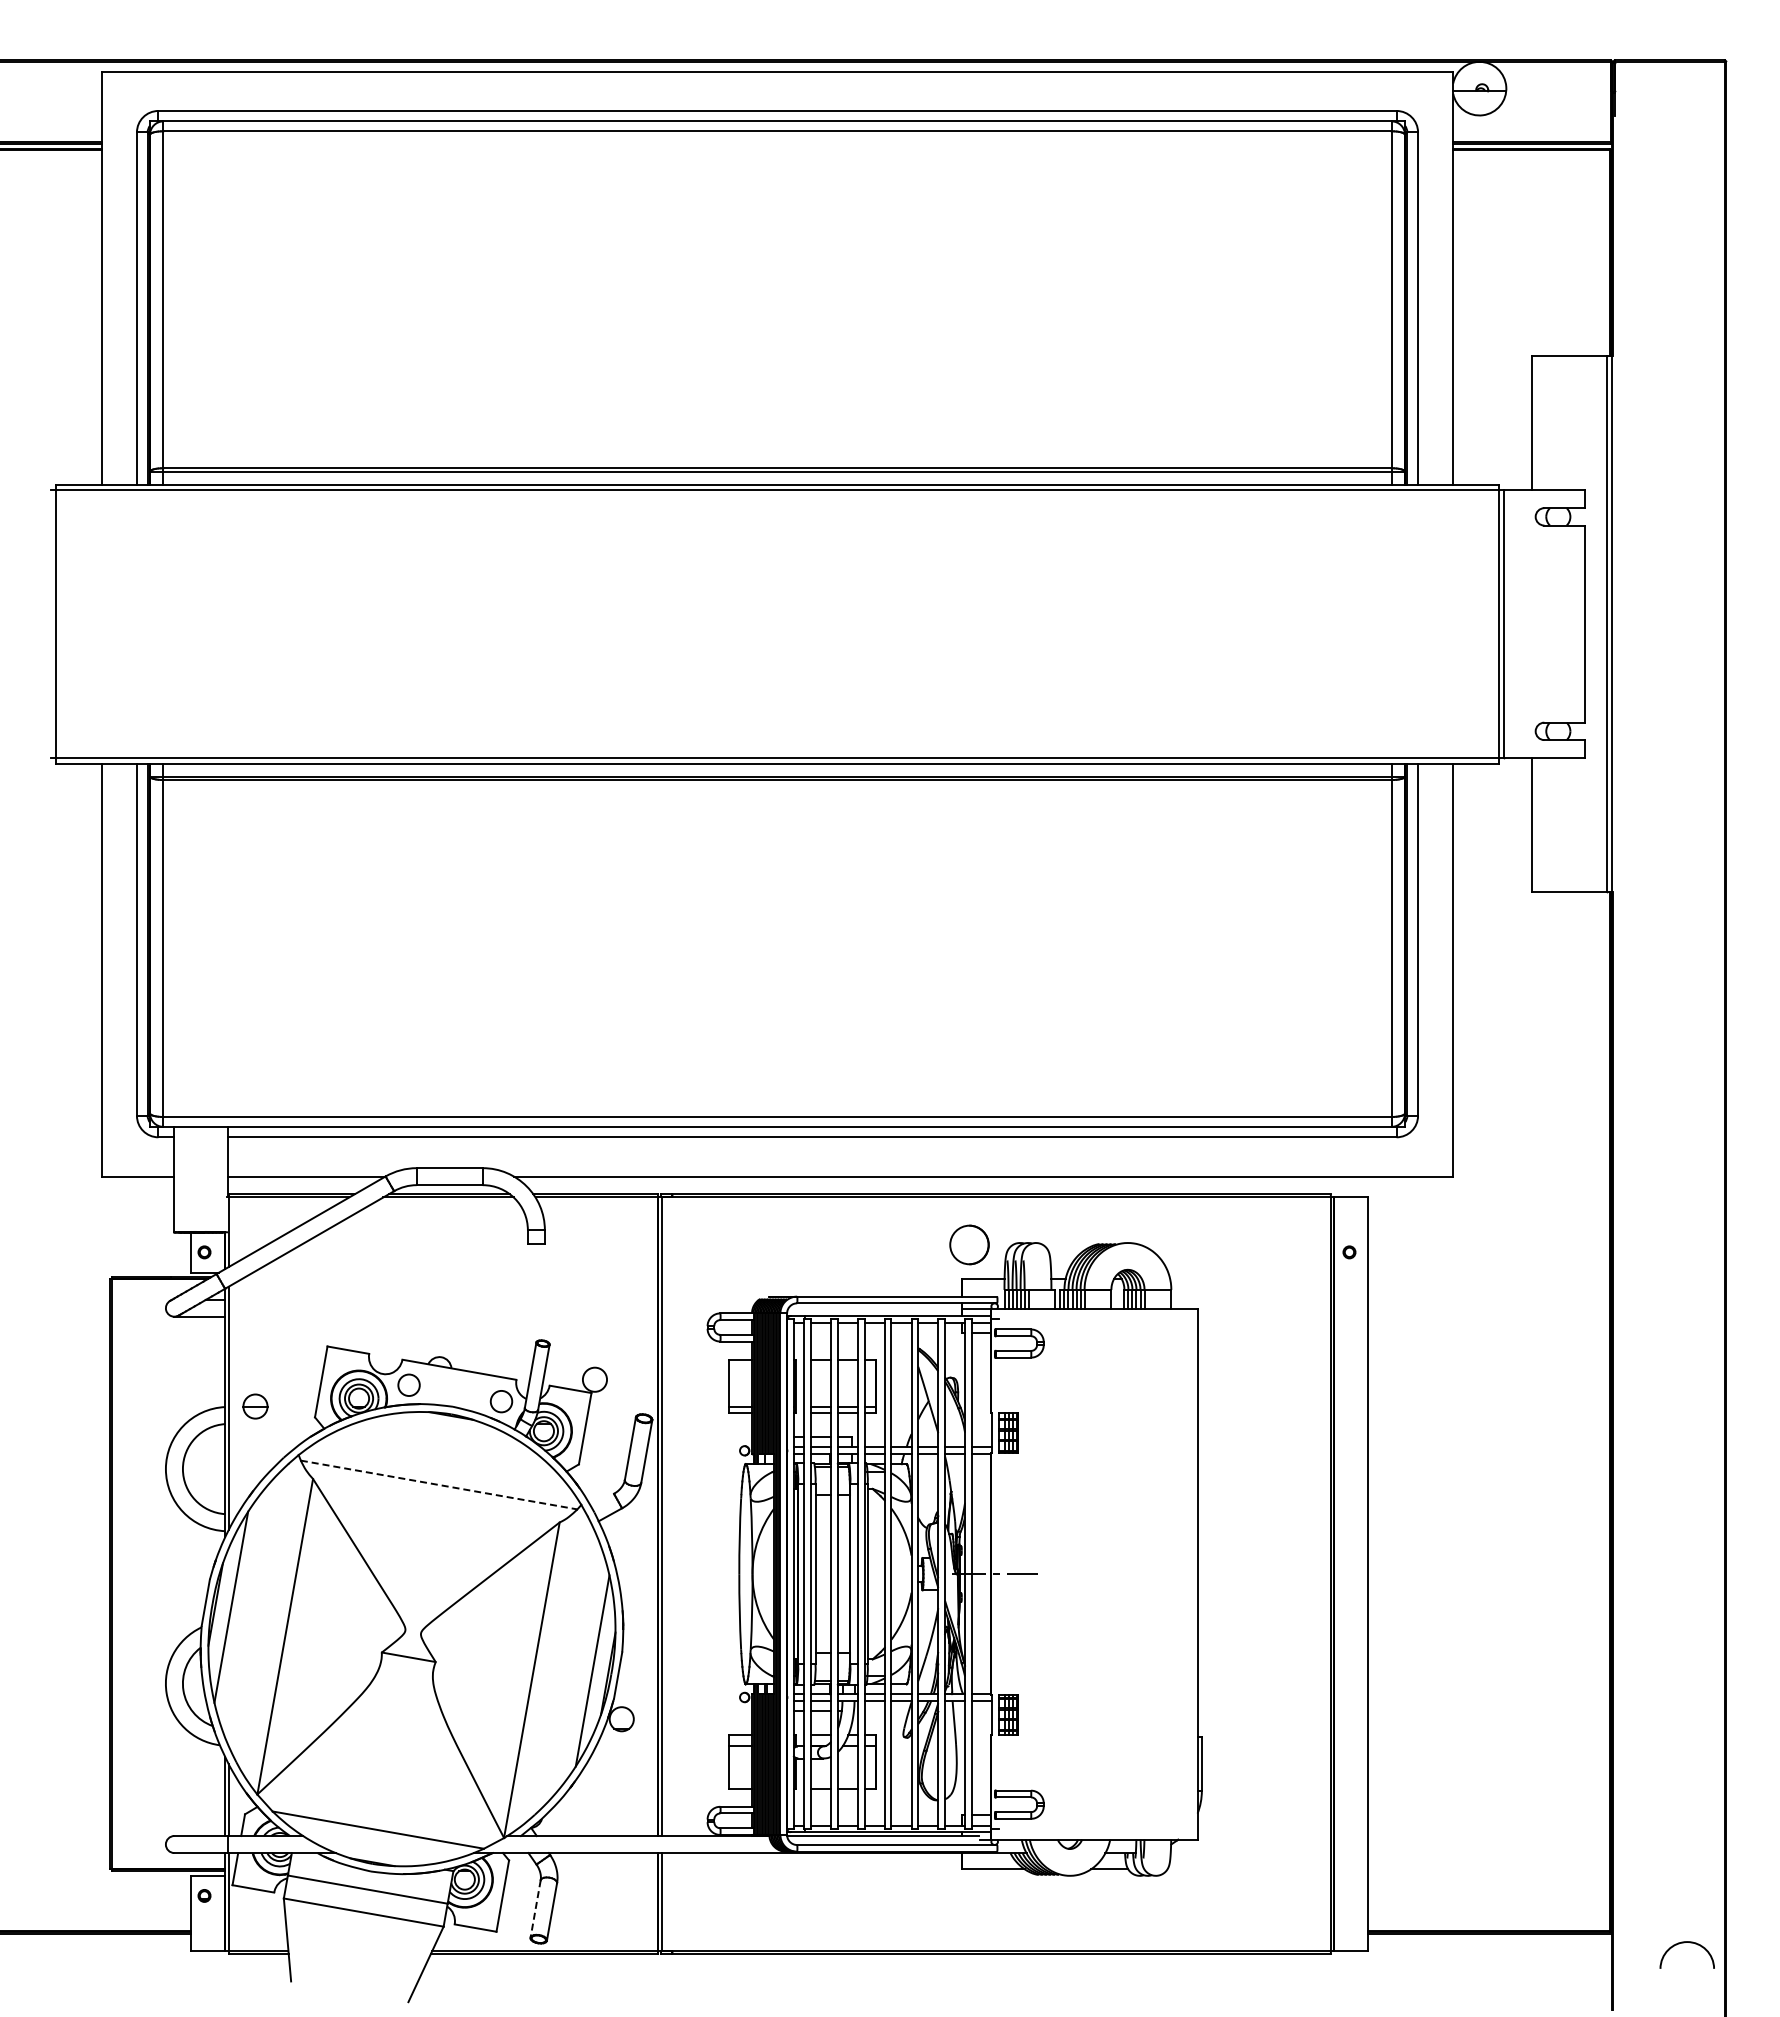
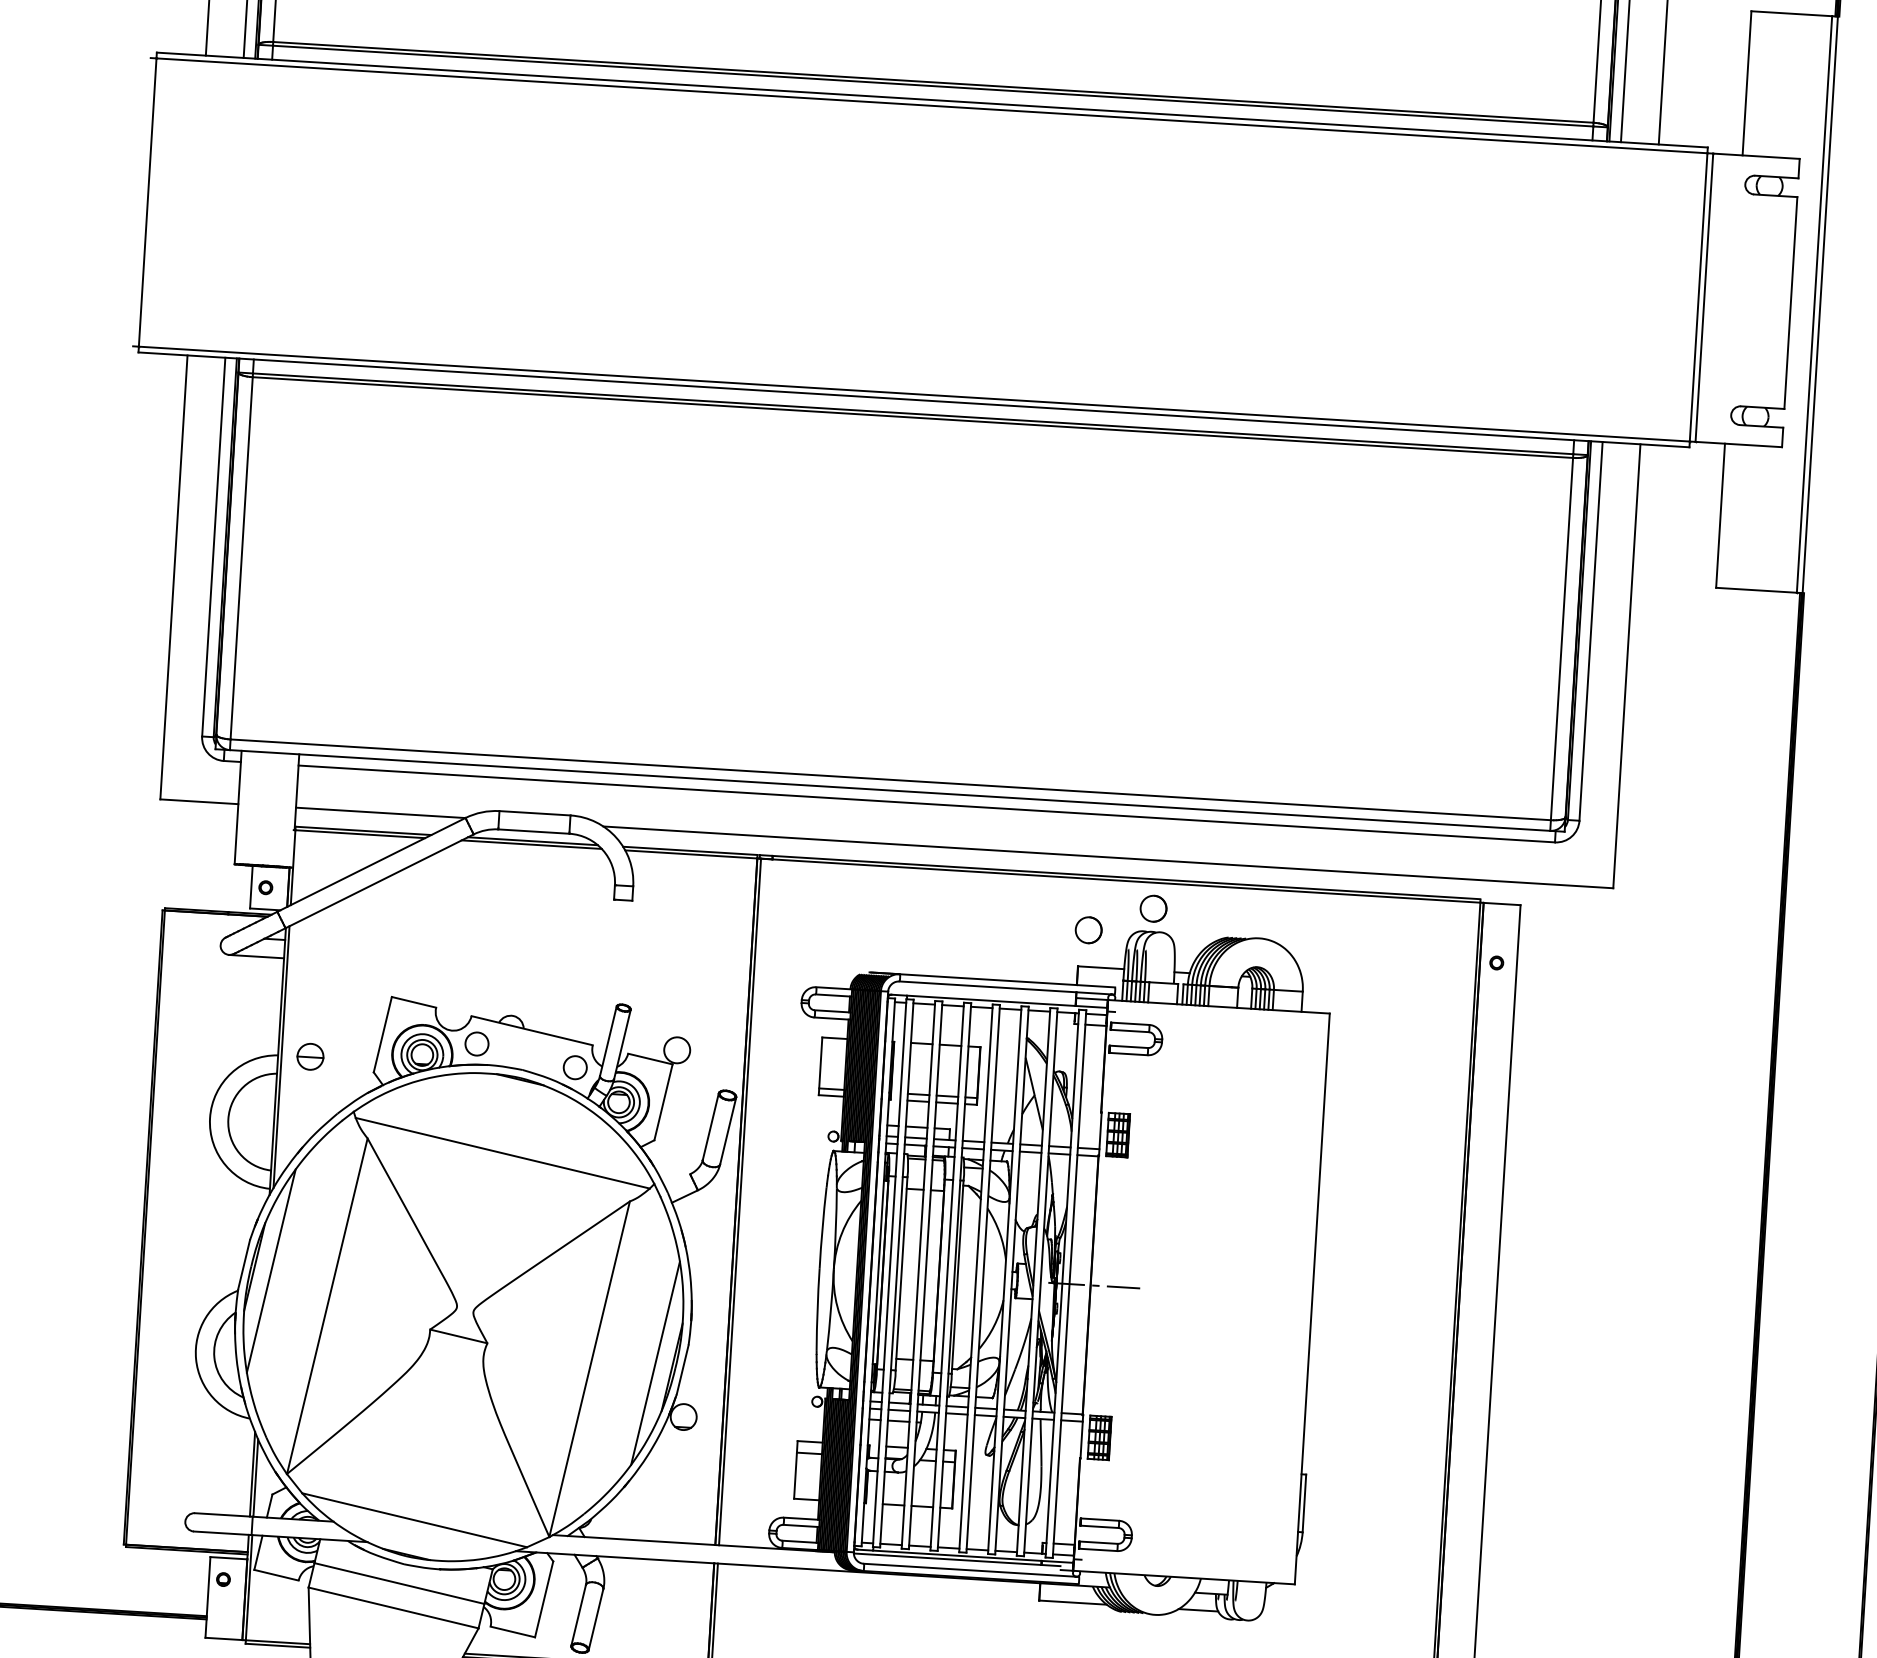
circle: (1028, 1221) -> (1153, 908), added
circle: (969, 1245) -> (1088, 930), size x0.62
line: (439, 1485) -> (503, 1153), dashed -> solid
line: (535, 1909) -> (578, 1615), dashed -> solid

